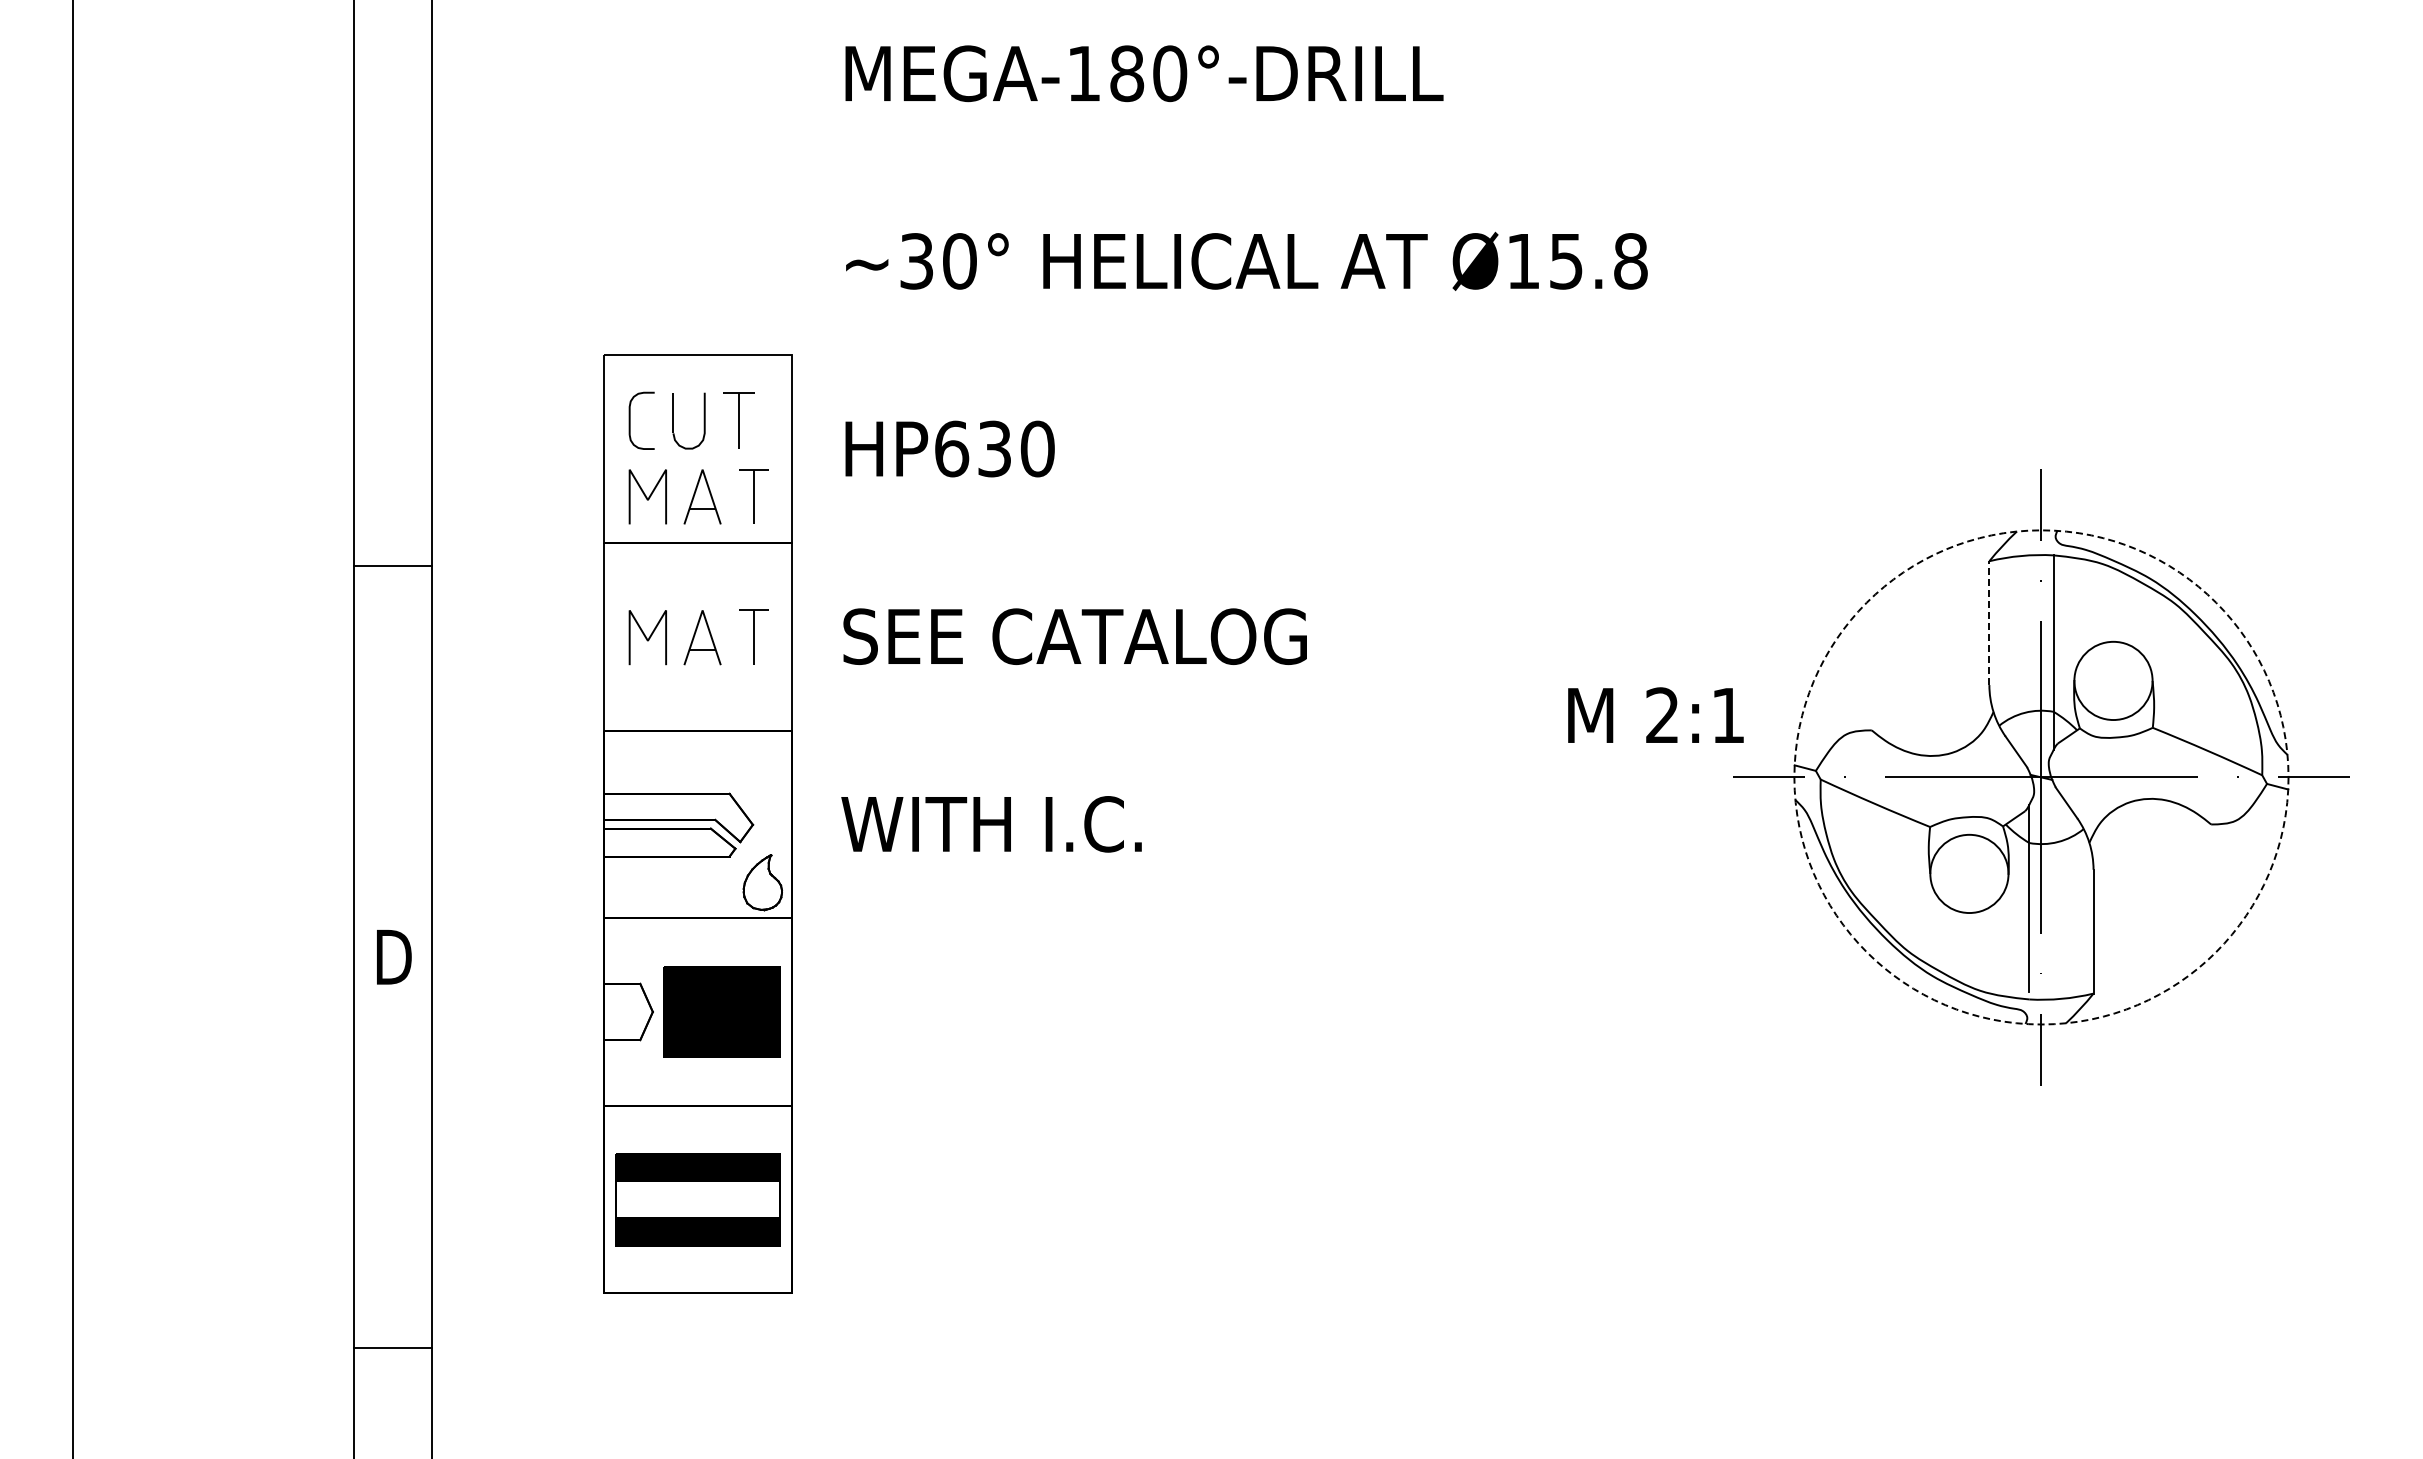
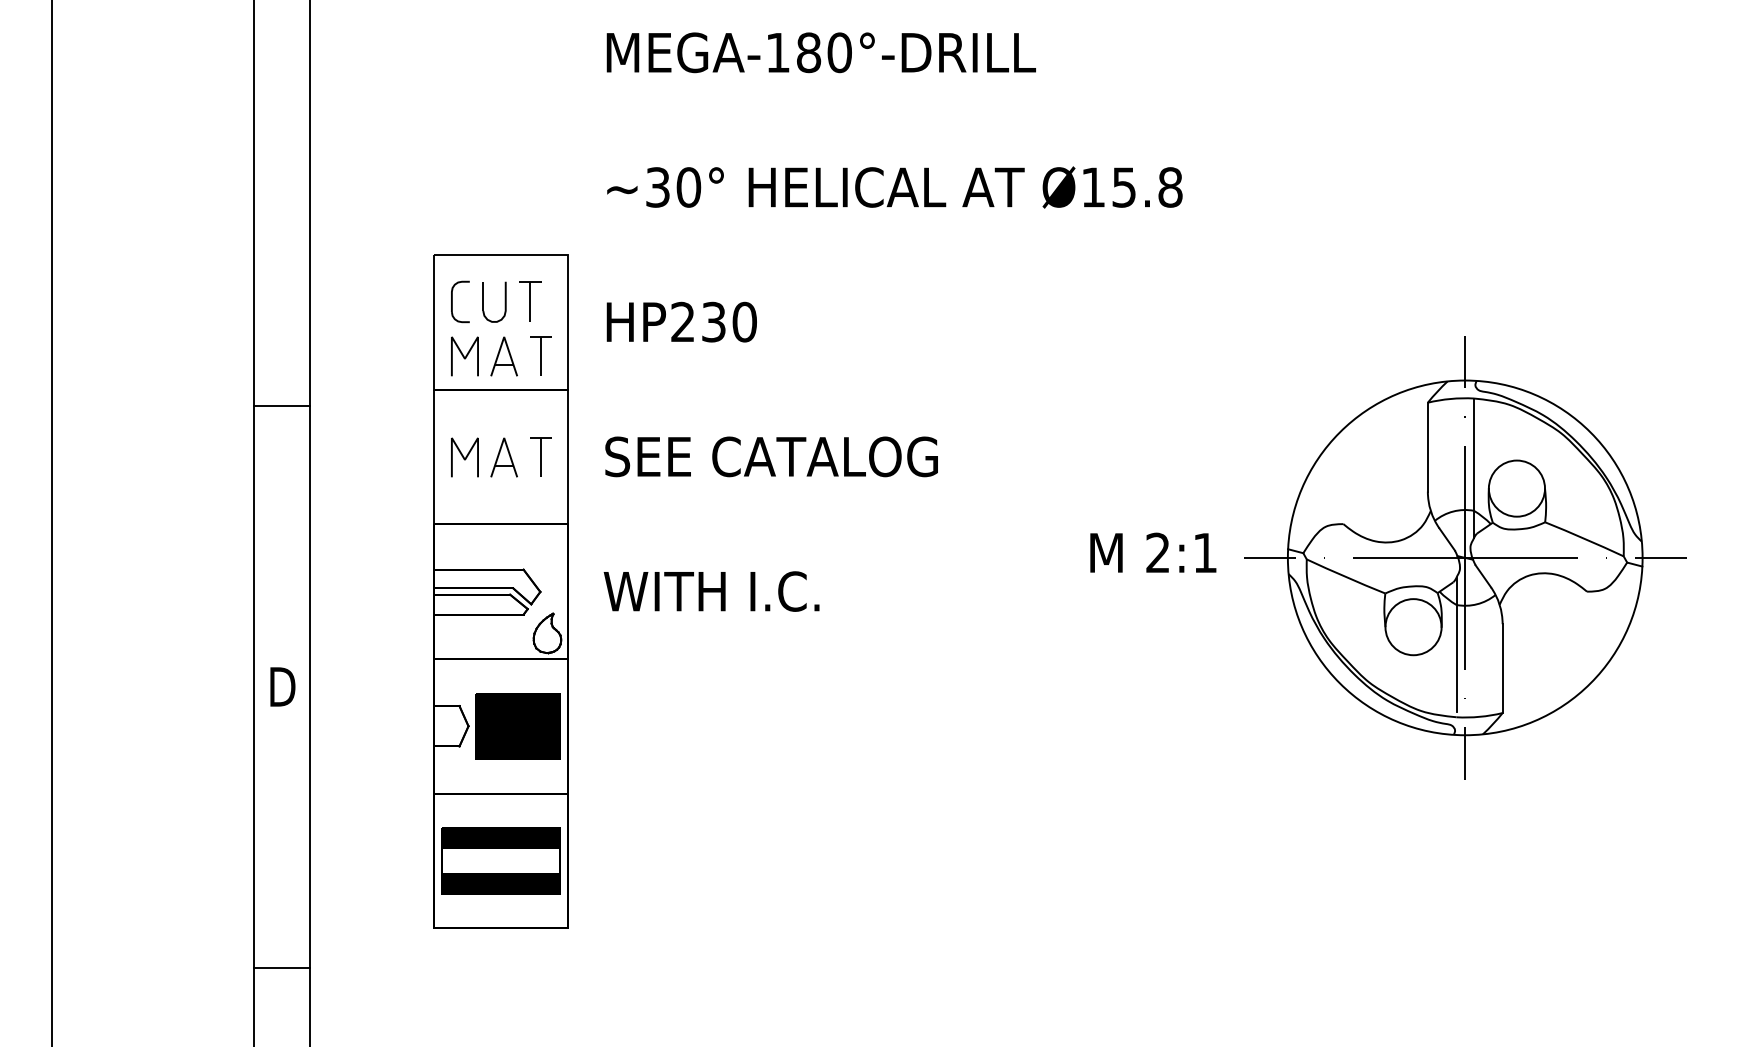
text: (952, 448) -> (683, 321), HP630 -> HP230
line: (1989, 623) -> (1427, 447), dashed -> solid
text: (1655, 714) -> (1153, 552), moved
circle: (2041, 777) -> (1465, 557), dashed -> solid

